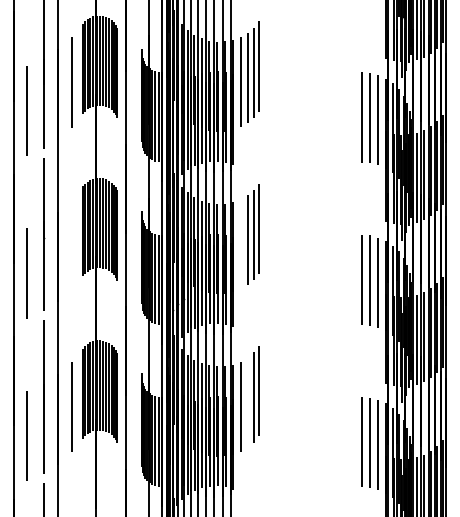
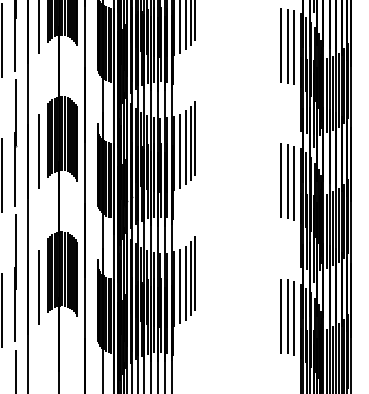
line: (71, 244) -> (38, 151), added
line: (240, 244) -> (179, 151), added
line: (247, 402) -> (185, 283), added

